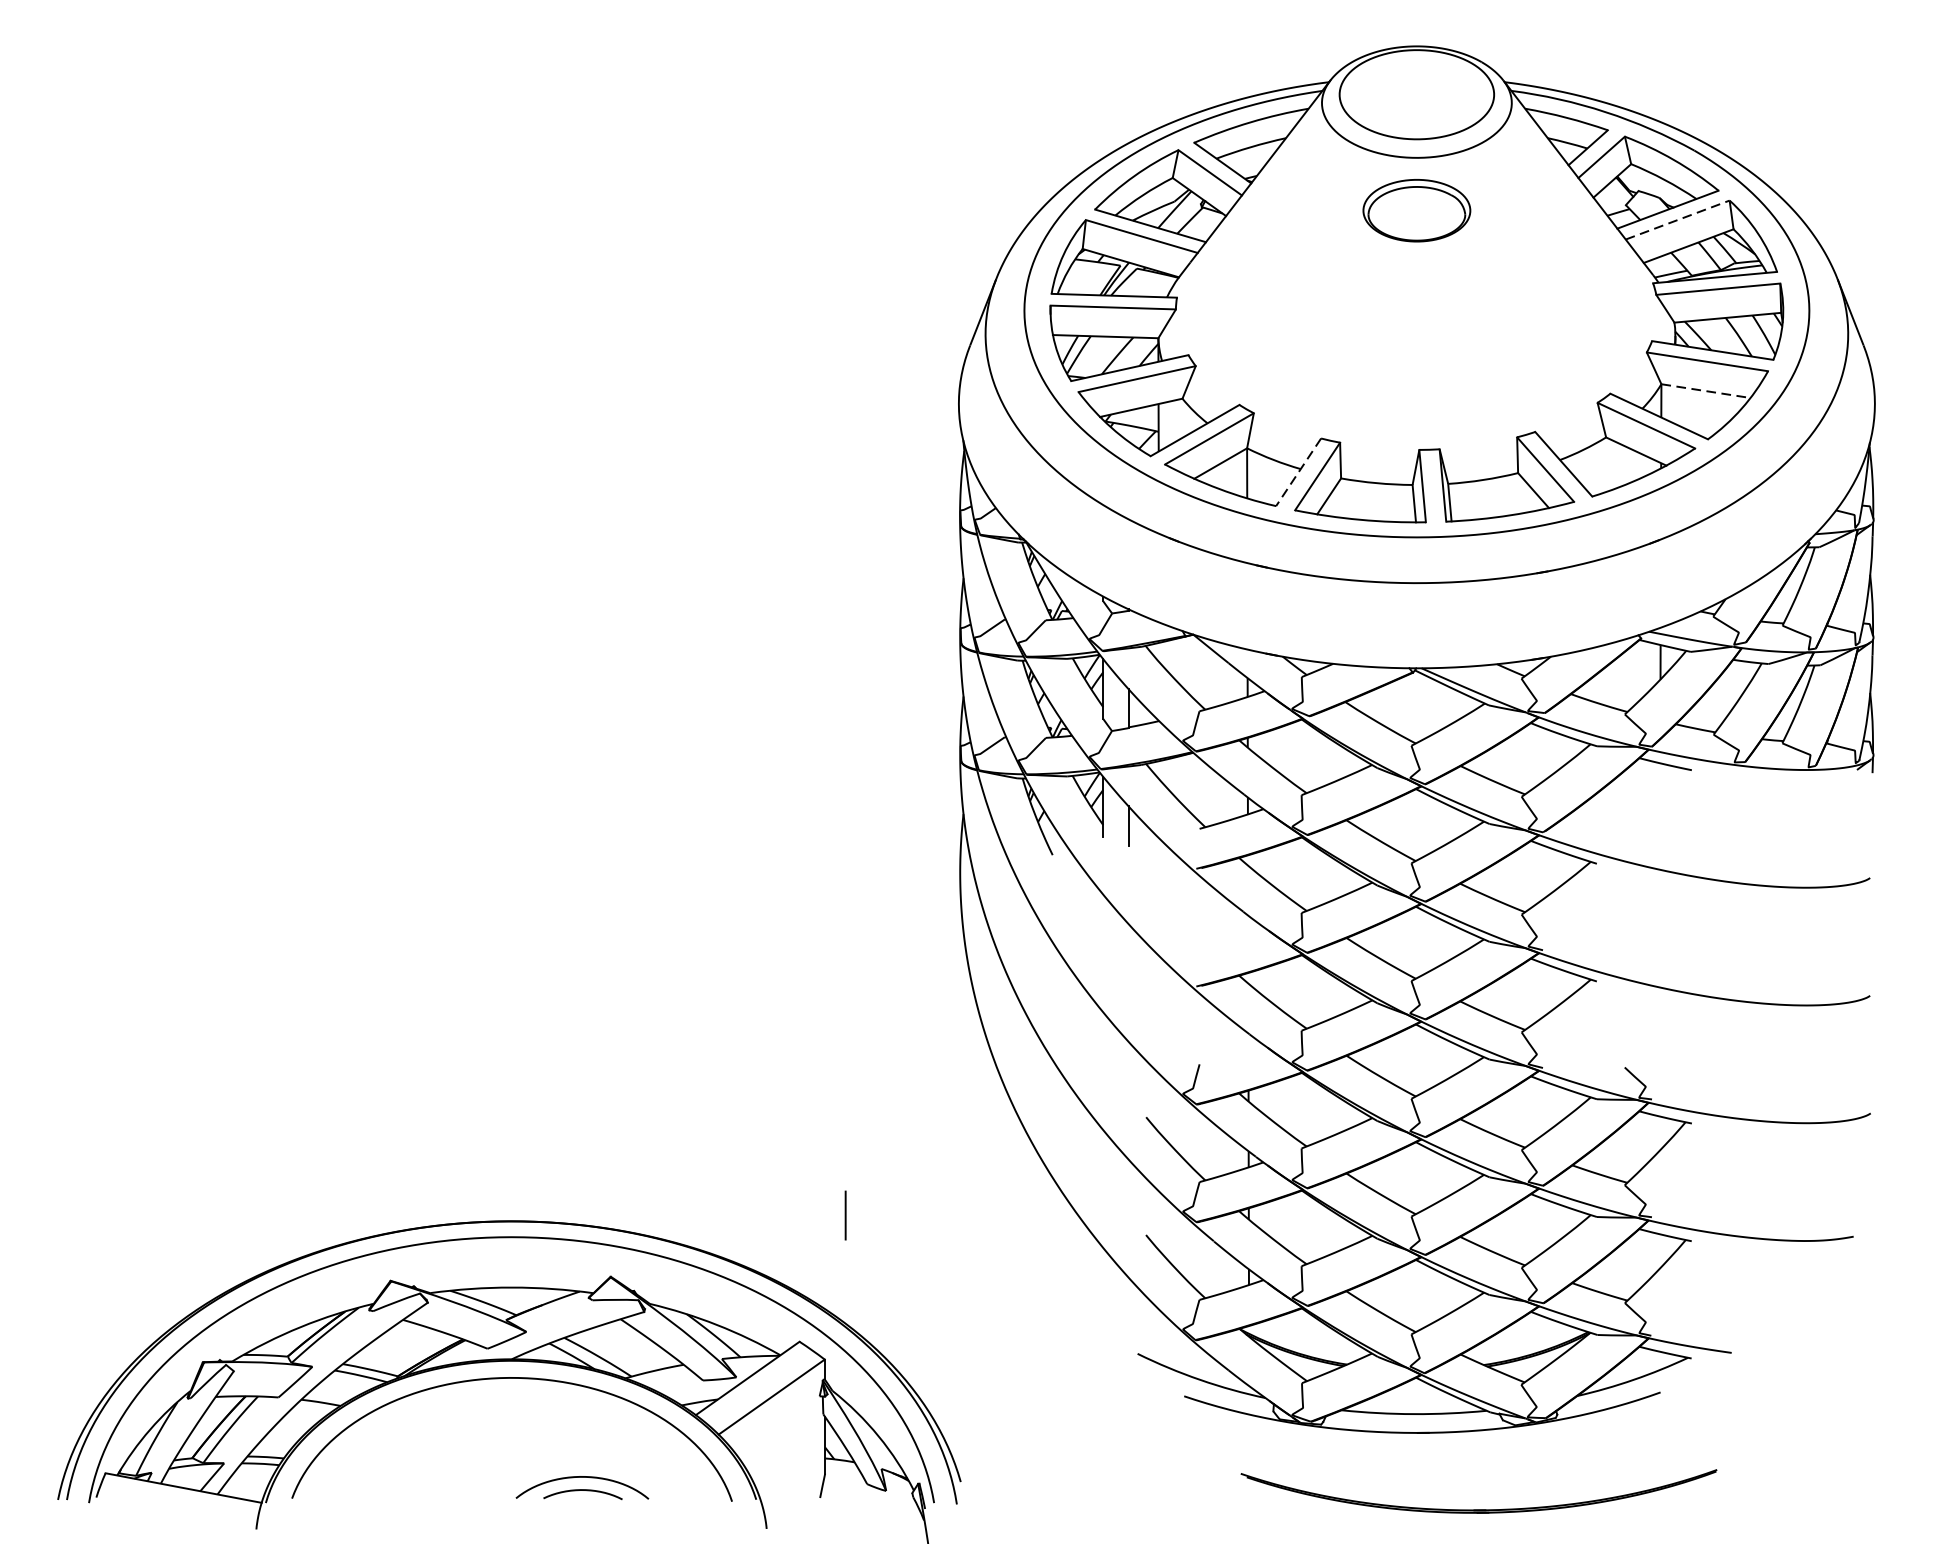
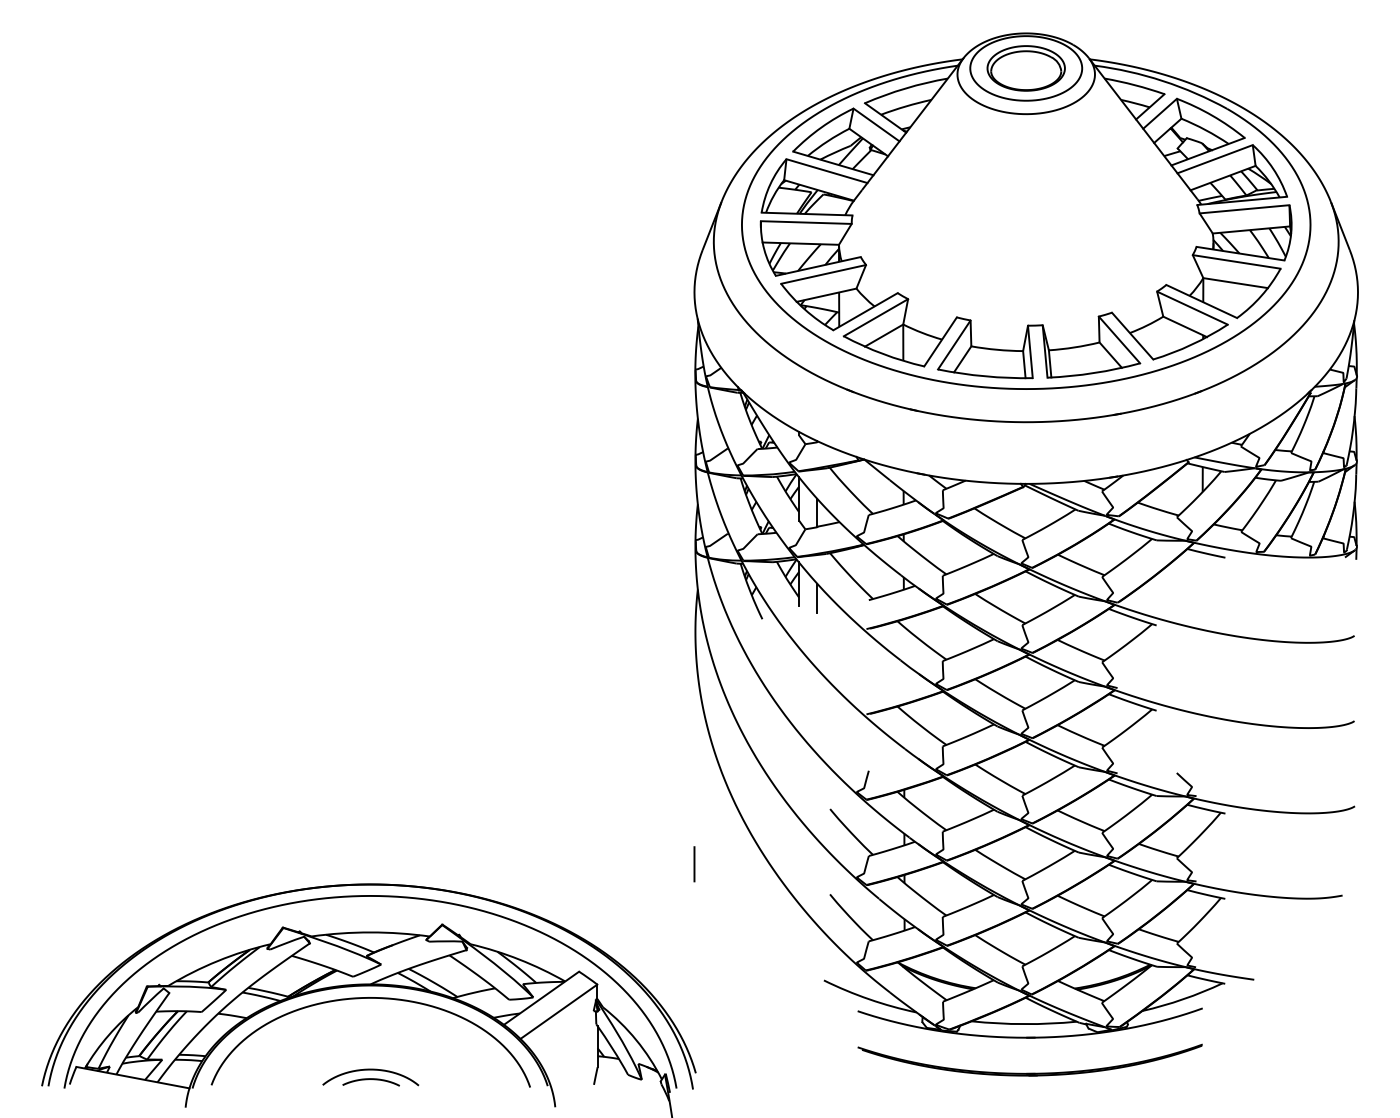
part: (1415, 210) -> (1025, 68), moved
line: (1678, 220) -> (1215, 159), dashed -> solid
line: (1705, 391) -> (1235, 283), dashed -> solid
line: (1298, 473) -> (940, 342), dashed -> solid
line: (845, 1215) -> (694, 864), moved
part: (582, 1487) -> (370, 1077), moved
part: (1478, 1508) -> (1029, 1072), moved

